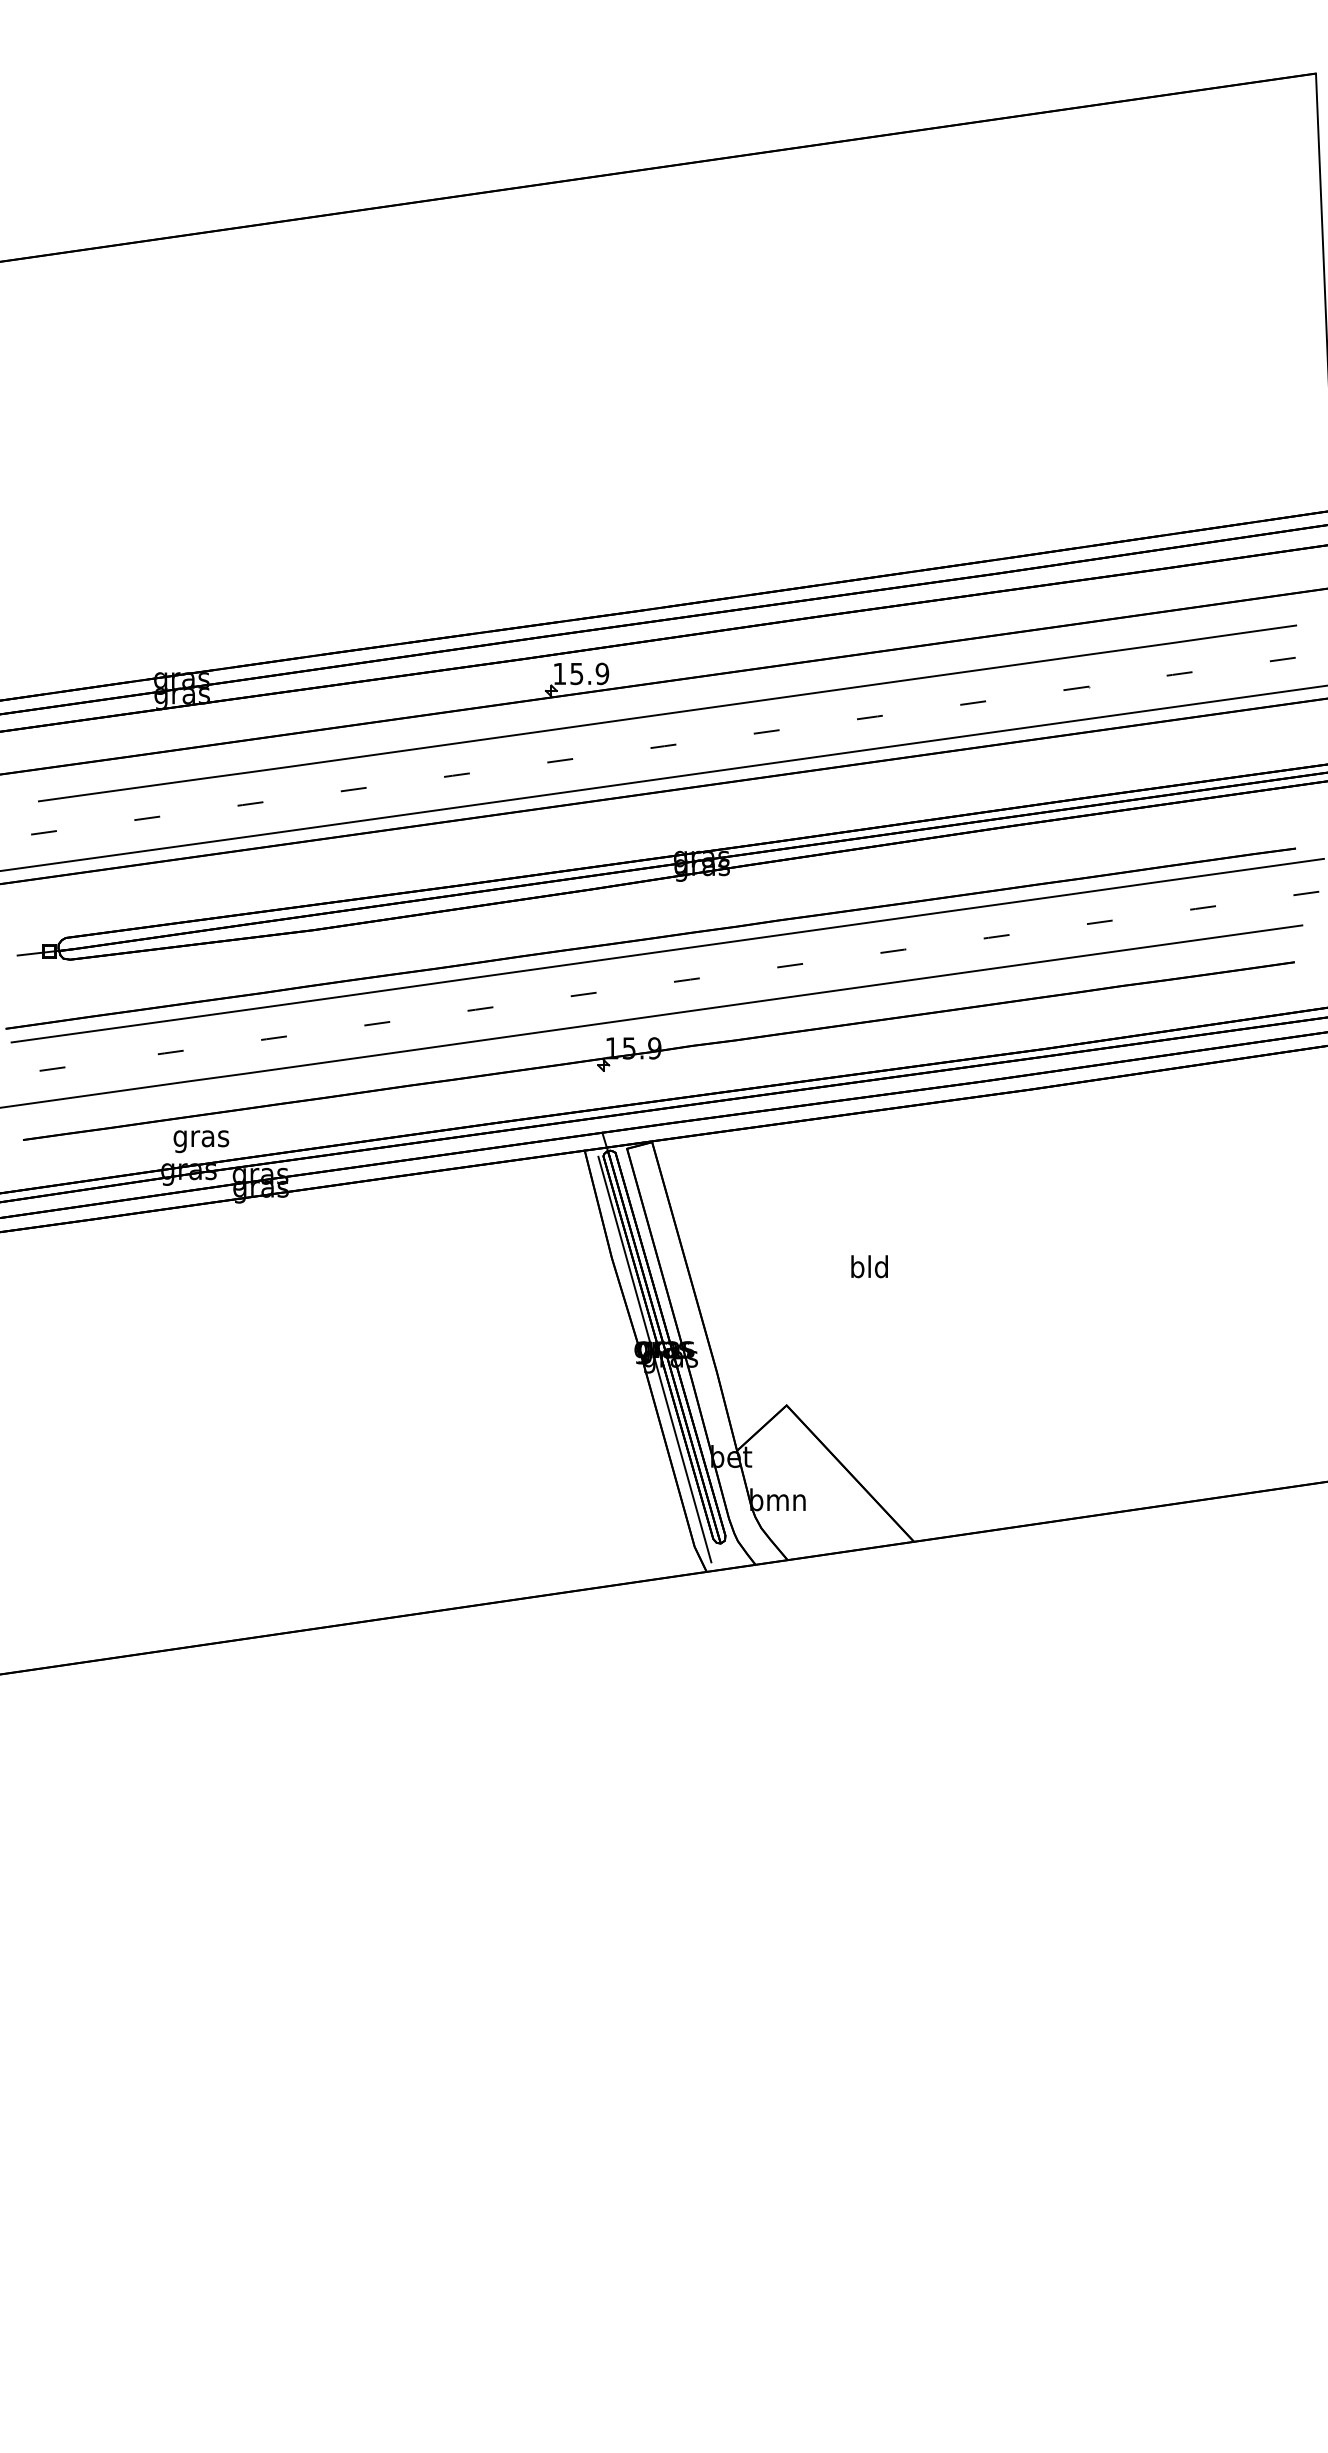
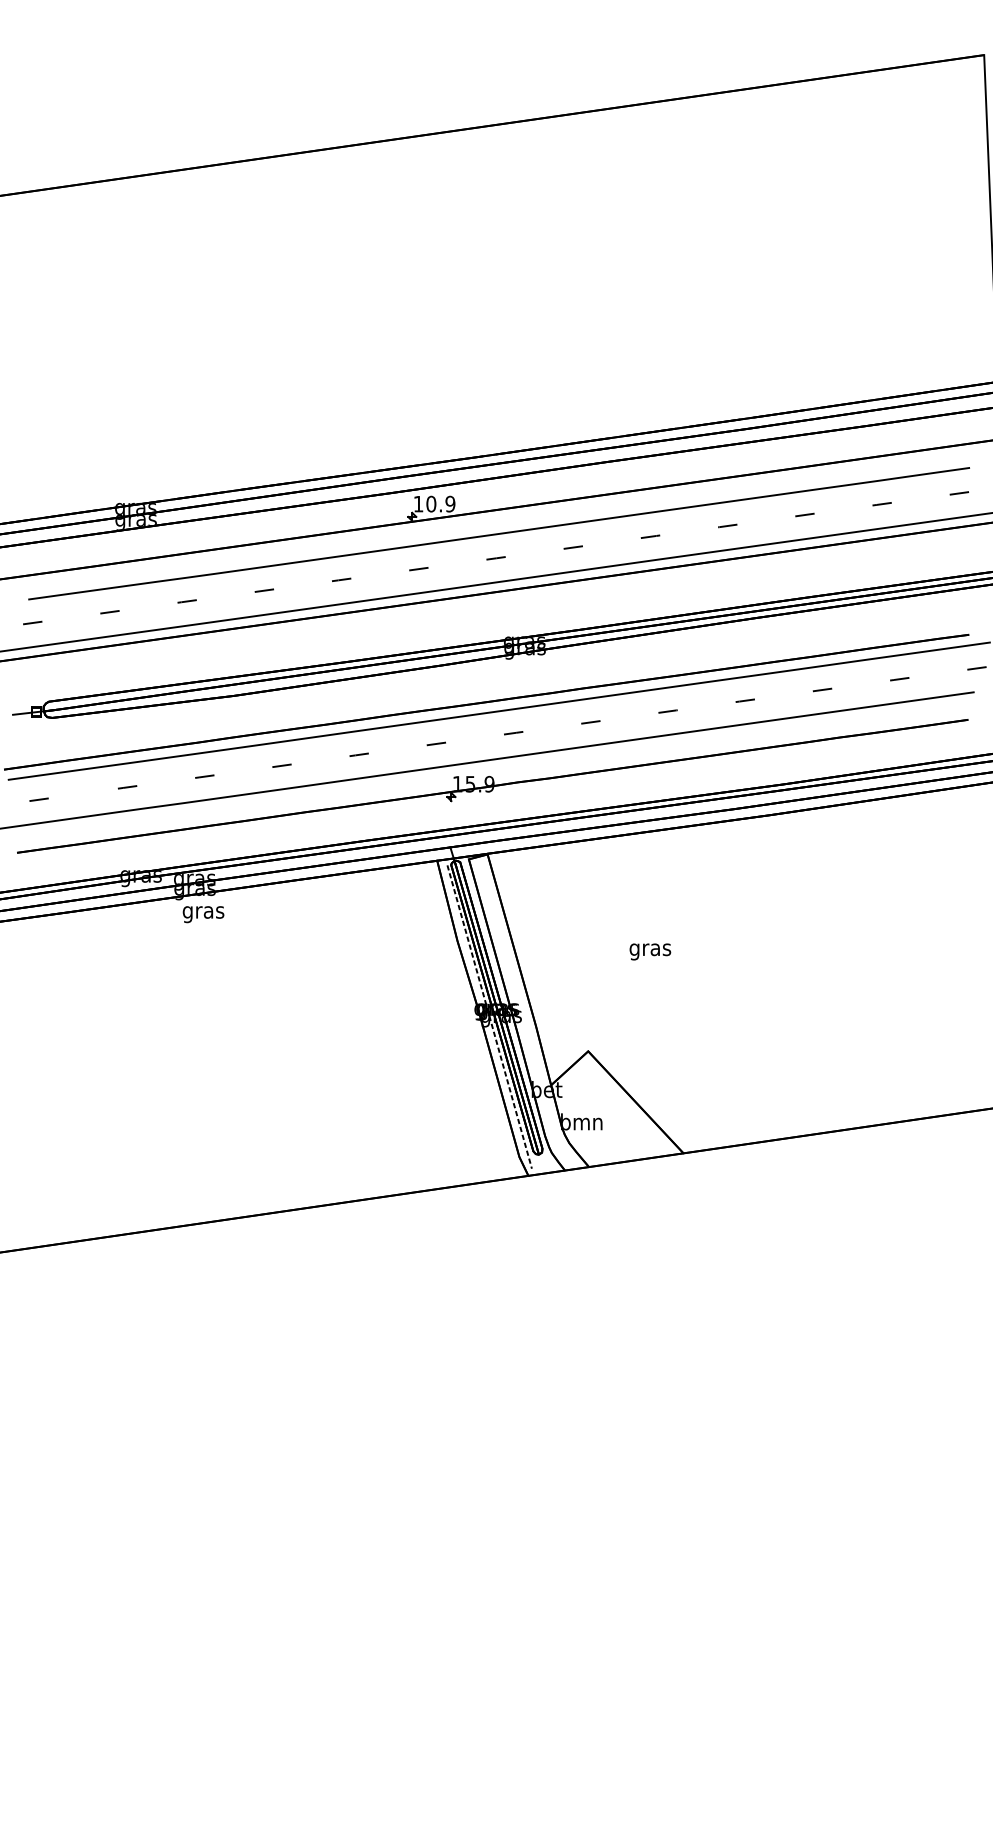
text: (576, 673) -> (431, 503), 15.9 -> 10.9
text: (201, 1141) -> (203, 914), moved
text: (869, 1269) -> (650, 949), bld -> gras
line: (655, 1360) -> (490, 1017), solid -> dashed

